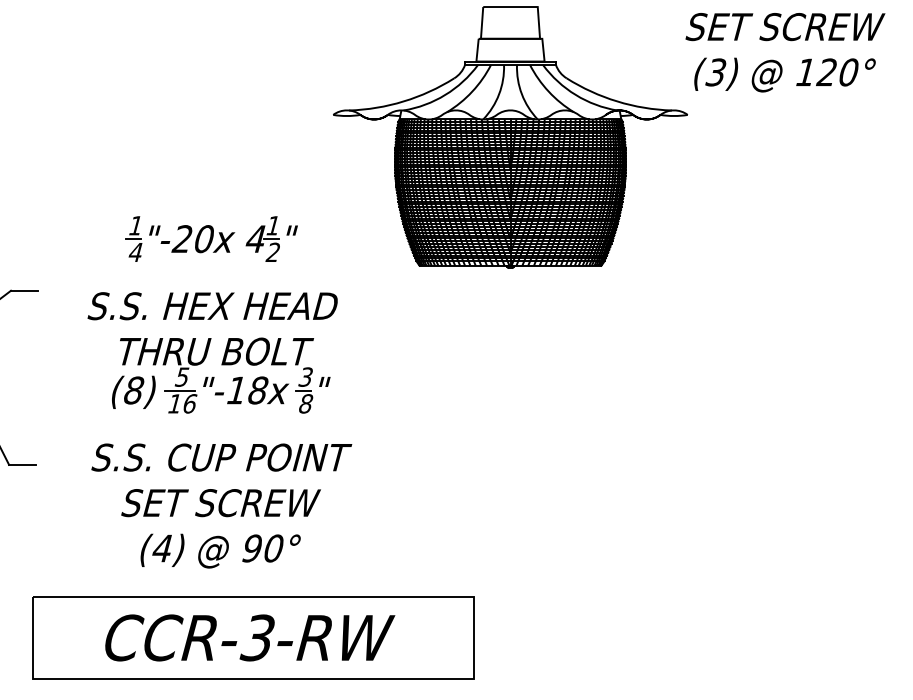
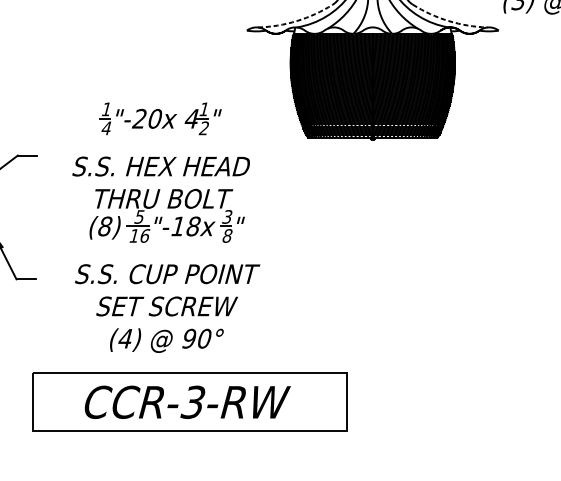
arc: (403, 101) -> (296, 21), solid -> dashed
arc: (617, 101) -> (448, 21), solid -> dashed

